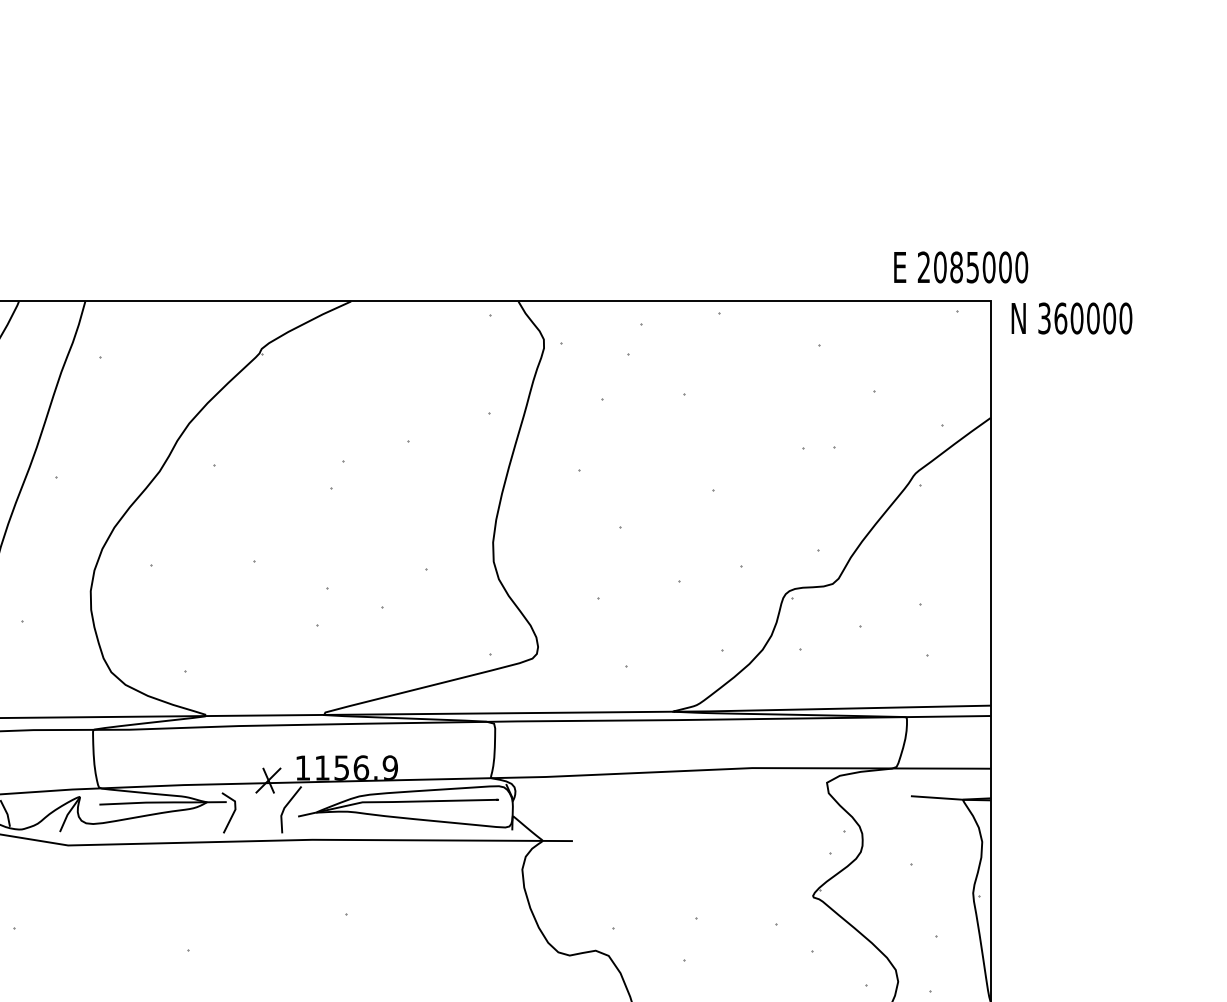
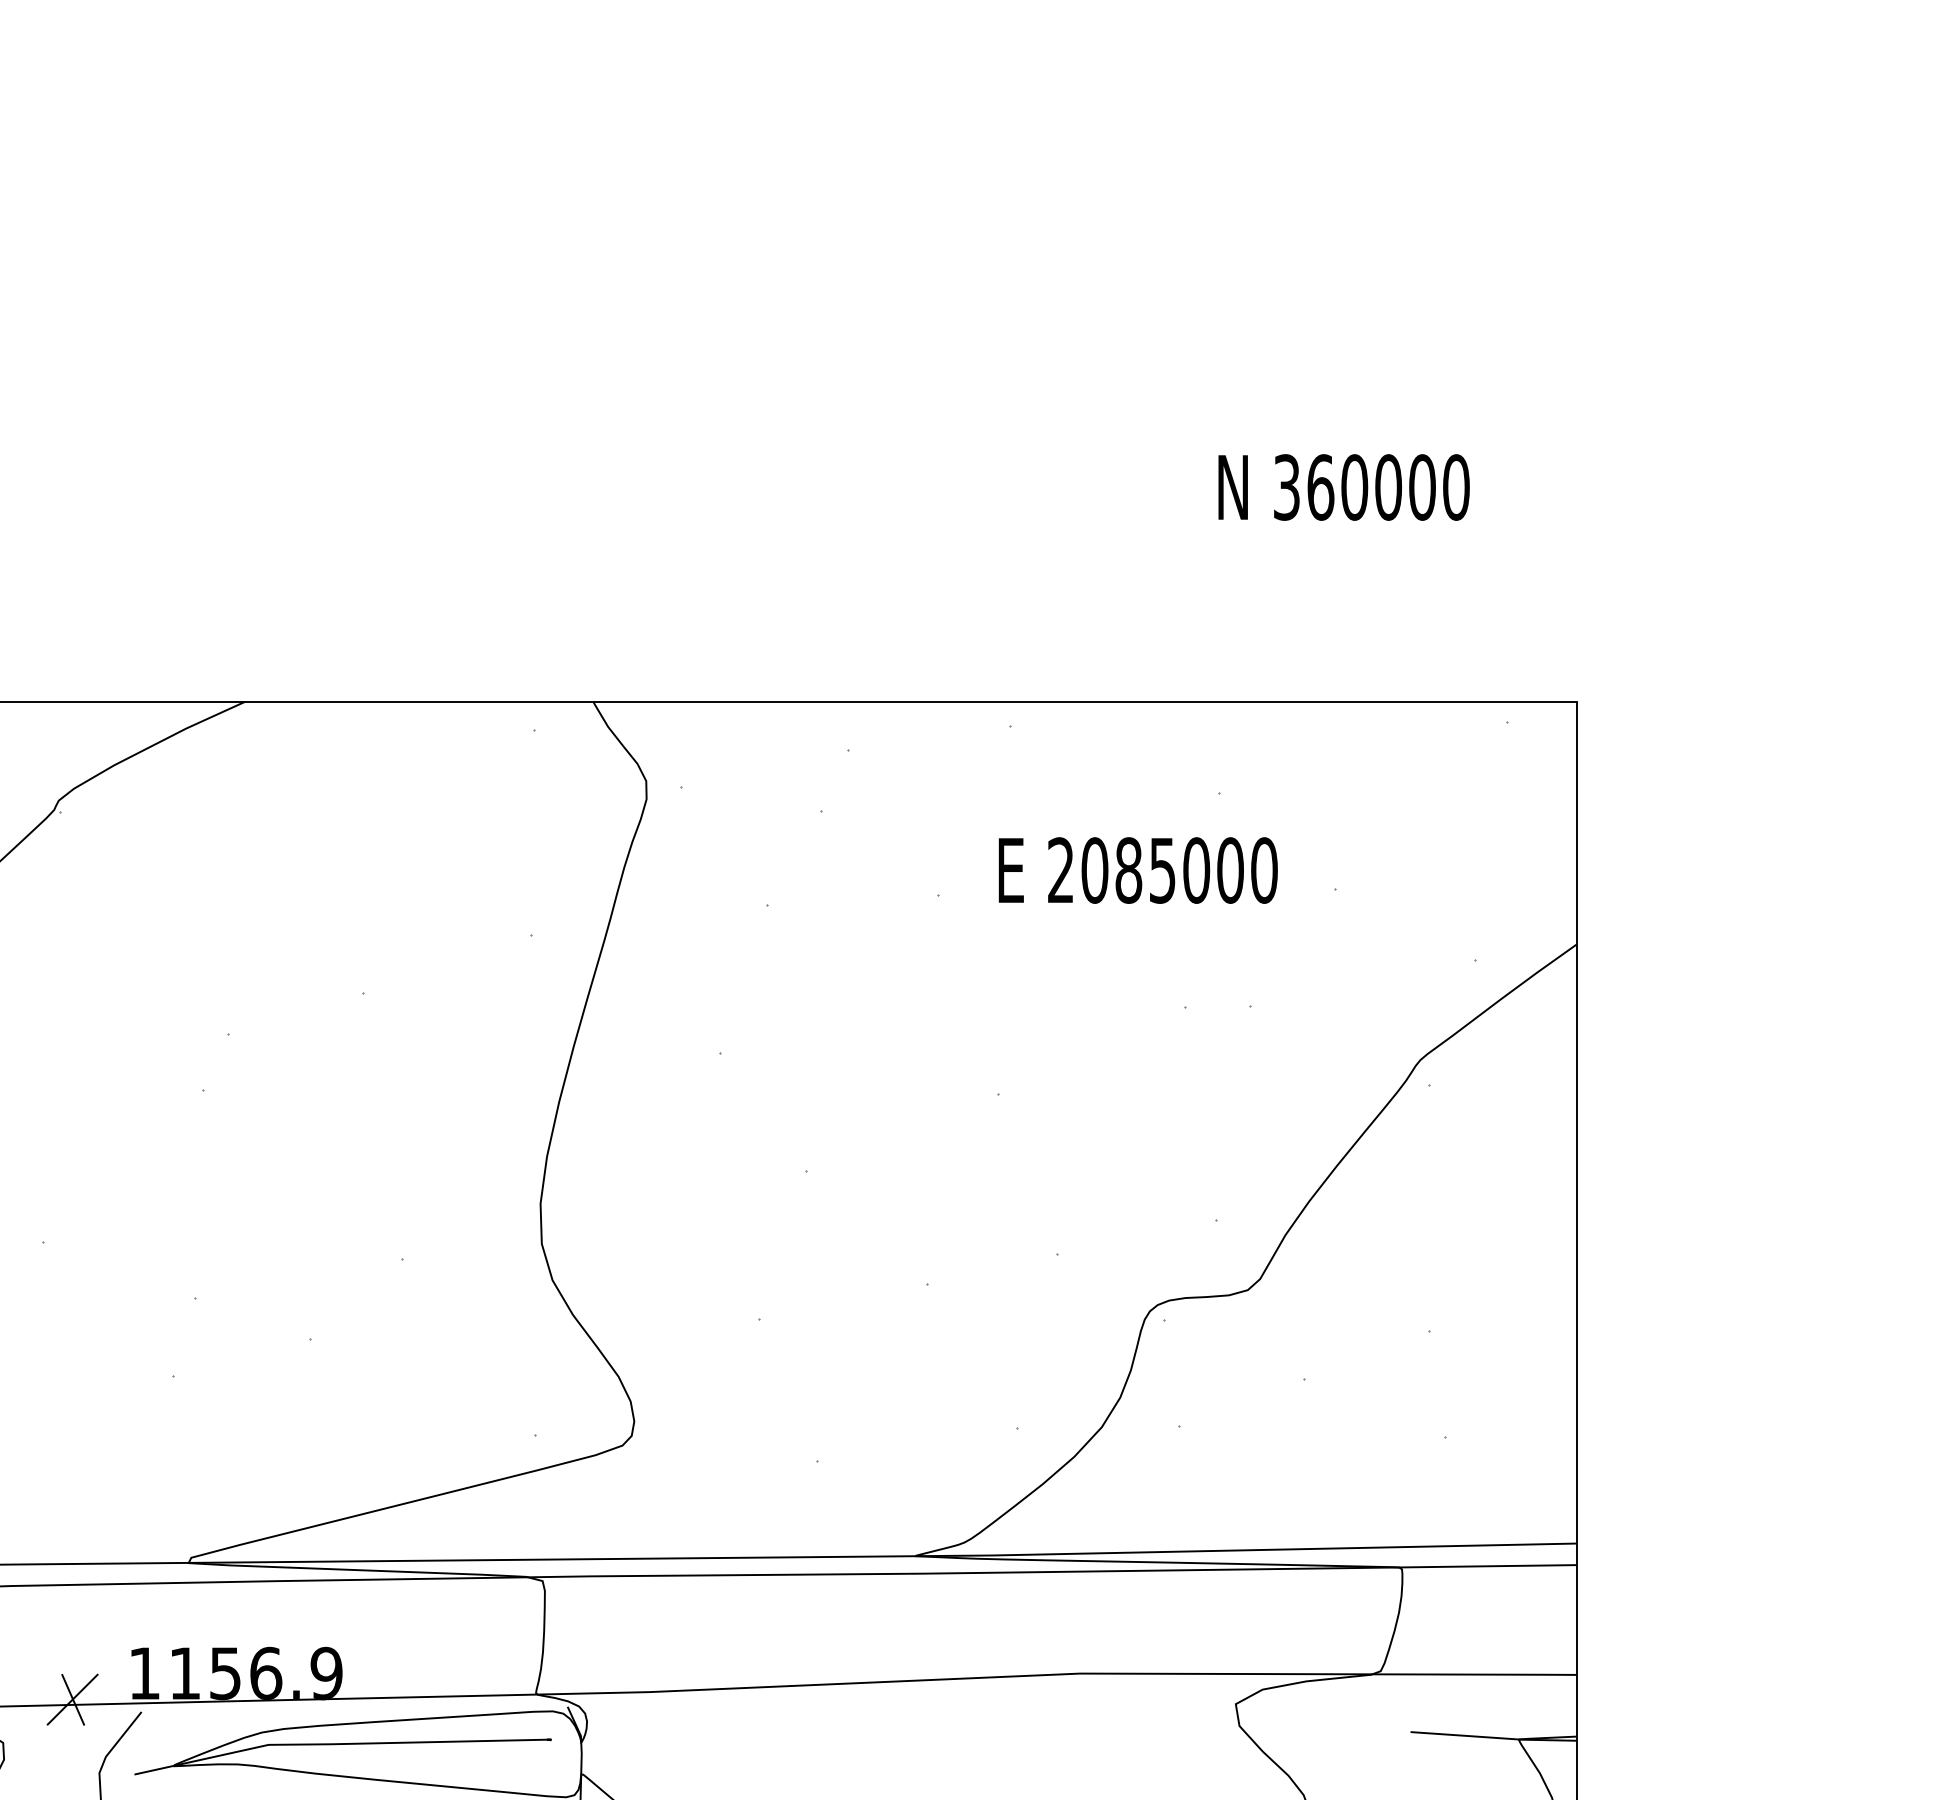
text: (961, 267) -> (1138, 870), moved
text: (1071, 318) -> (1343, 487), moved

